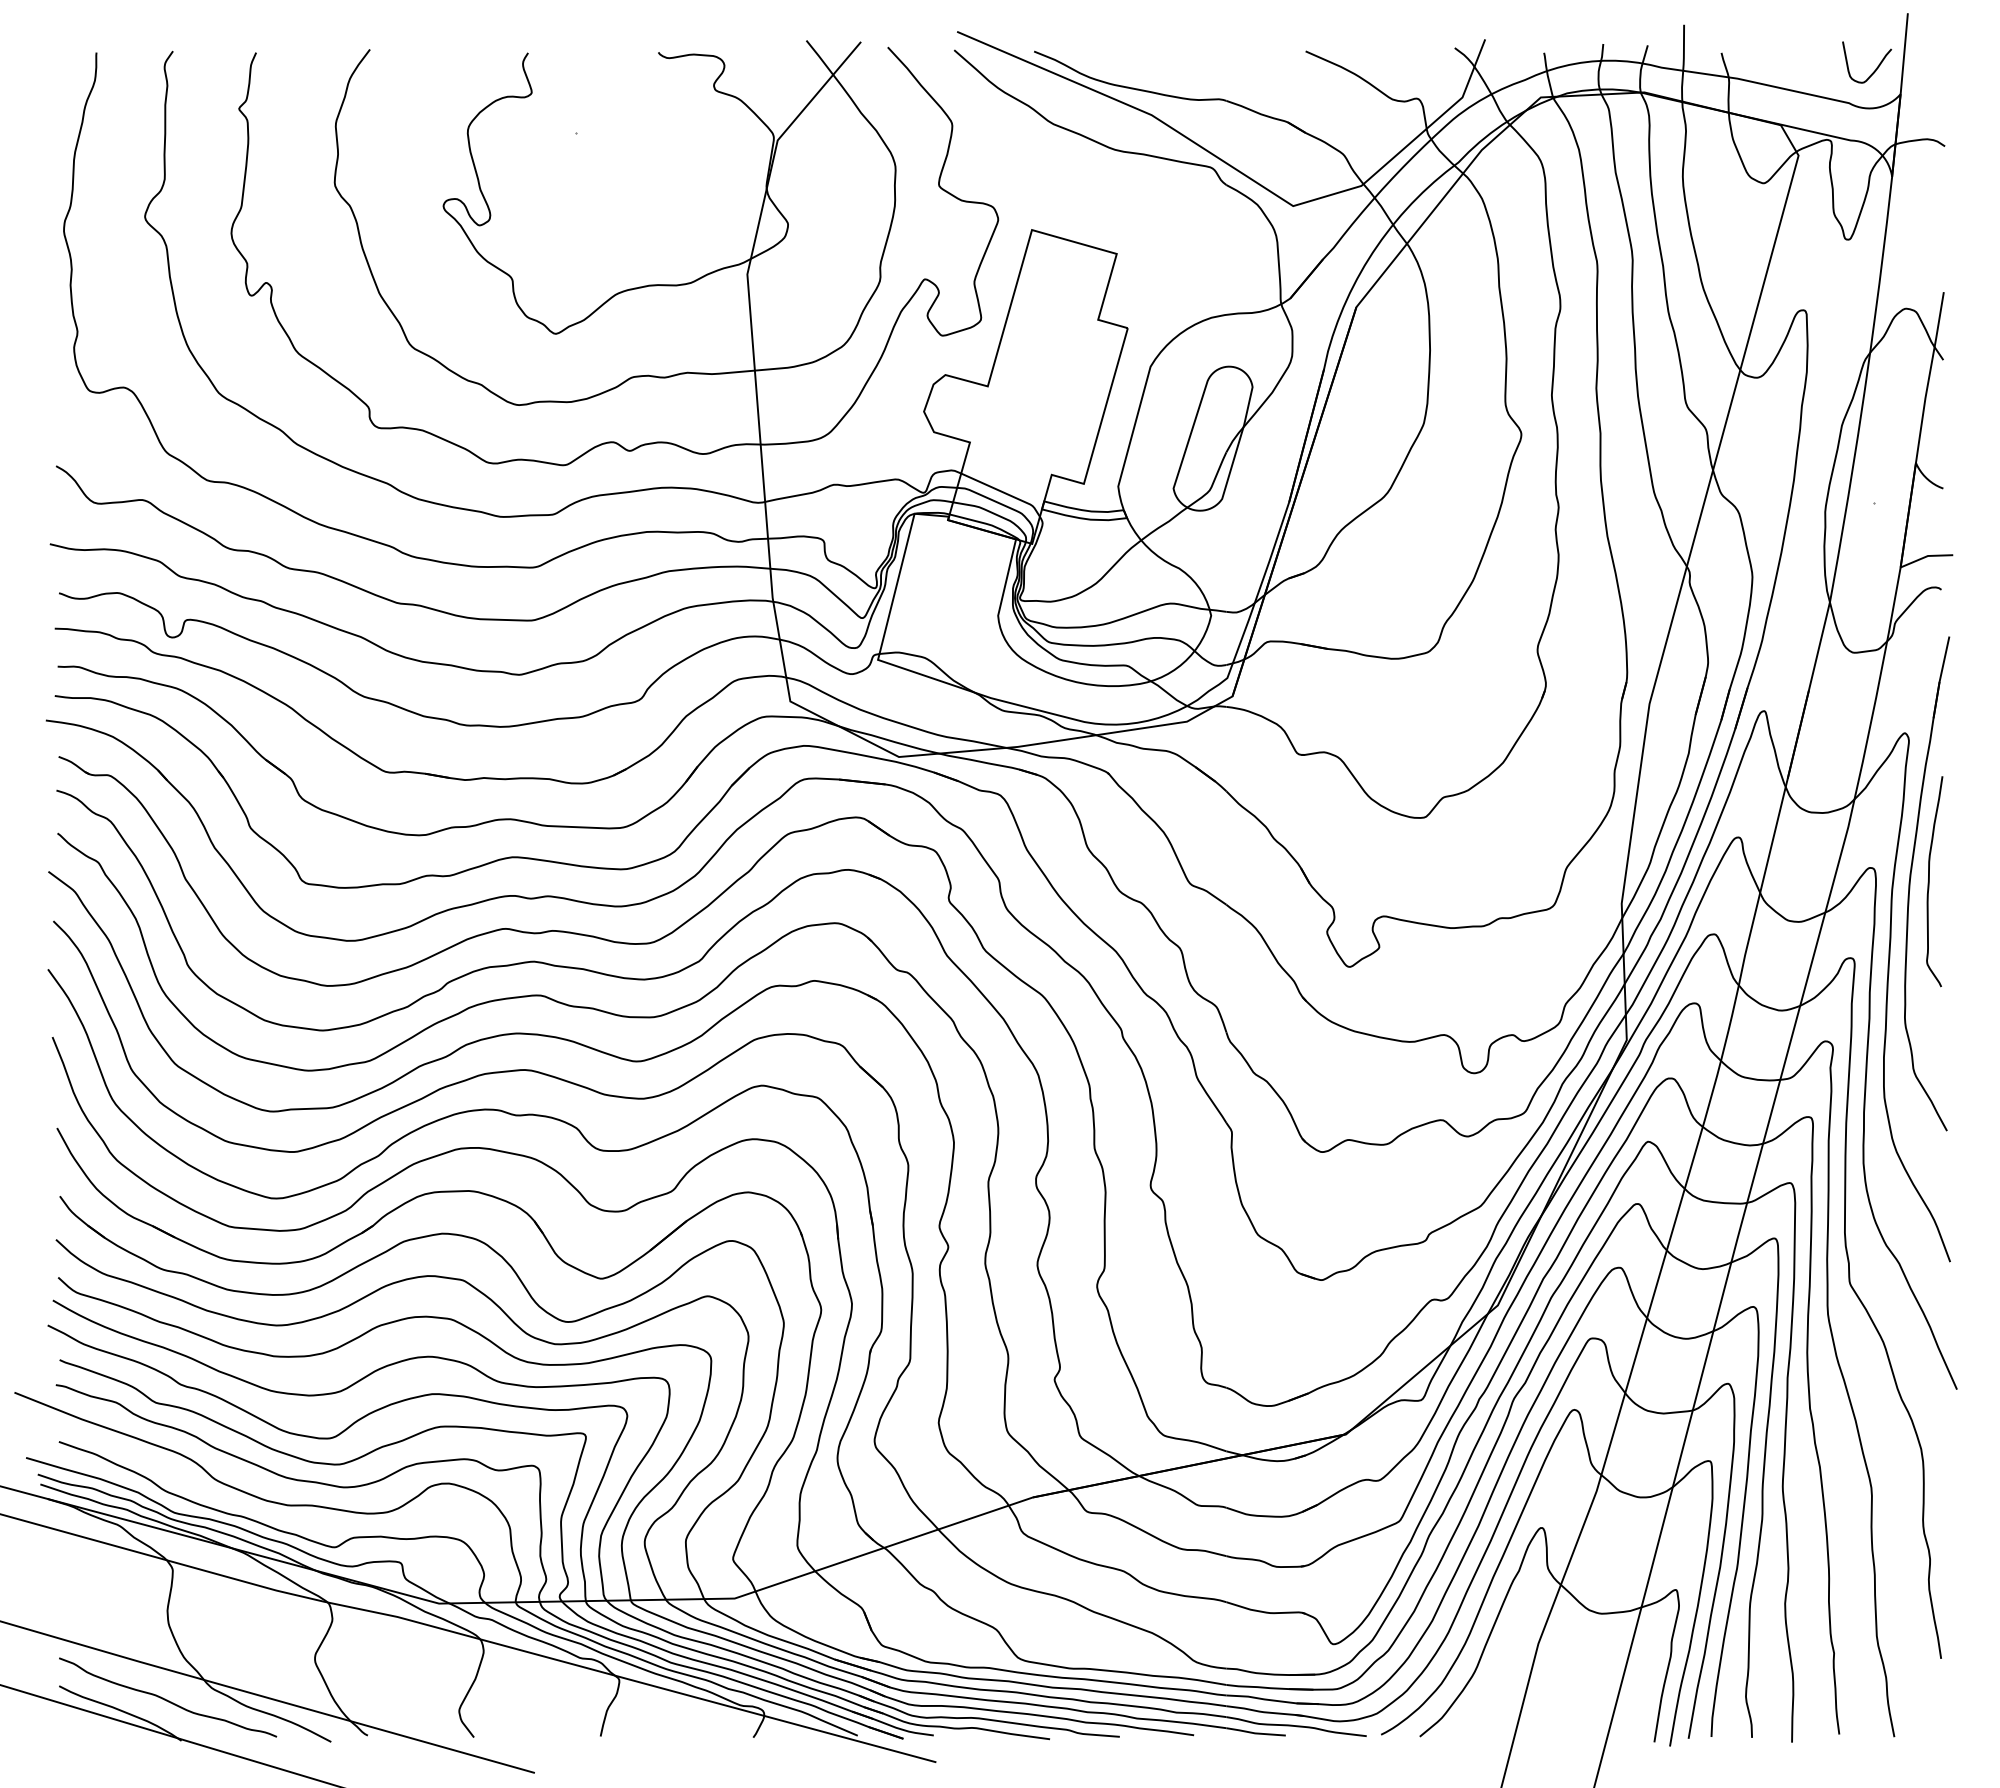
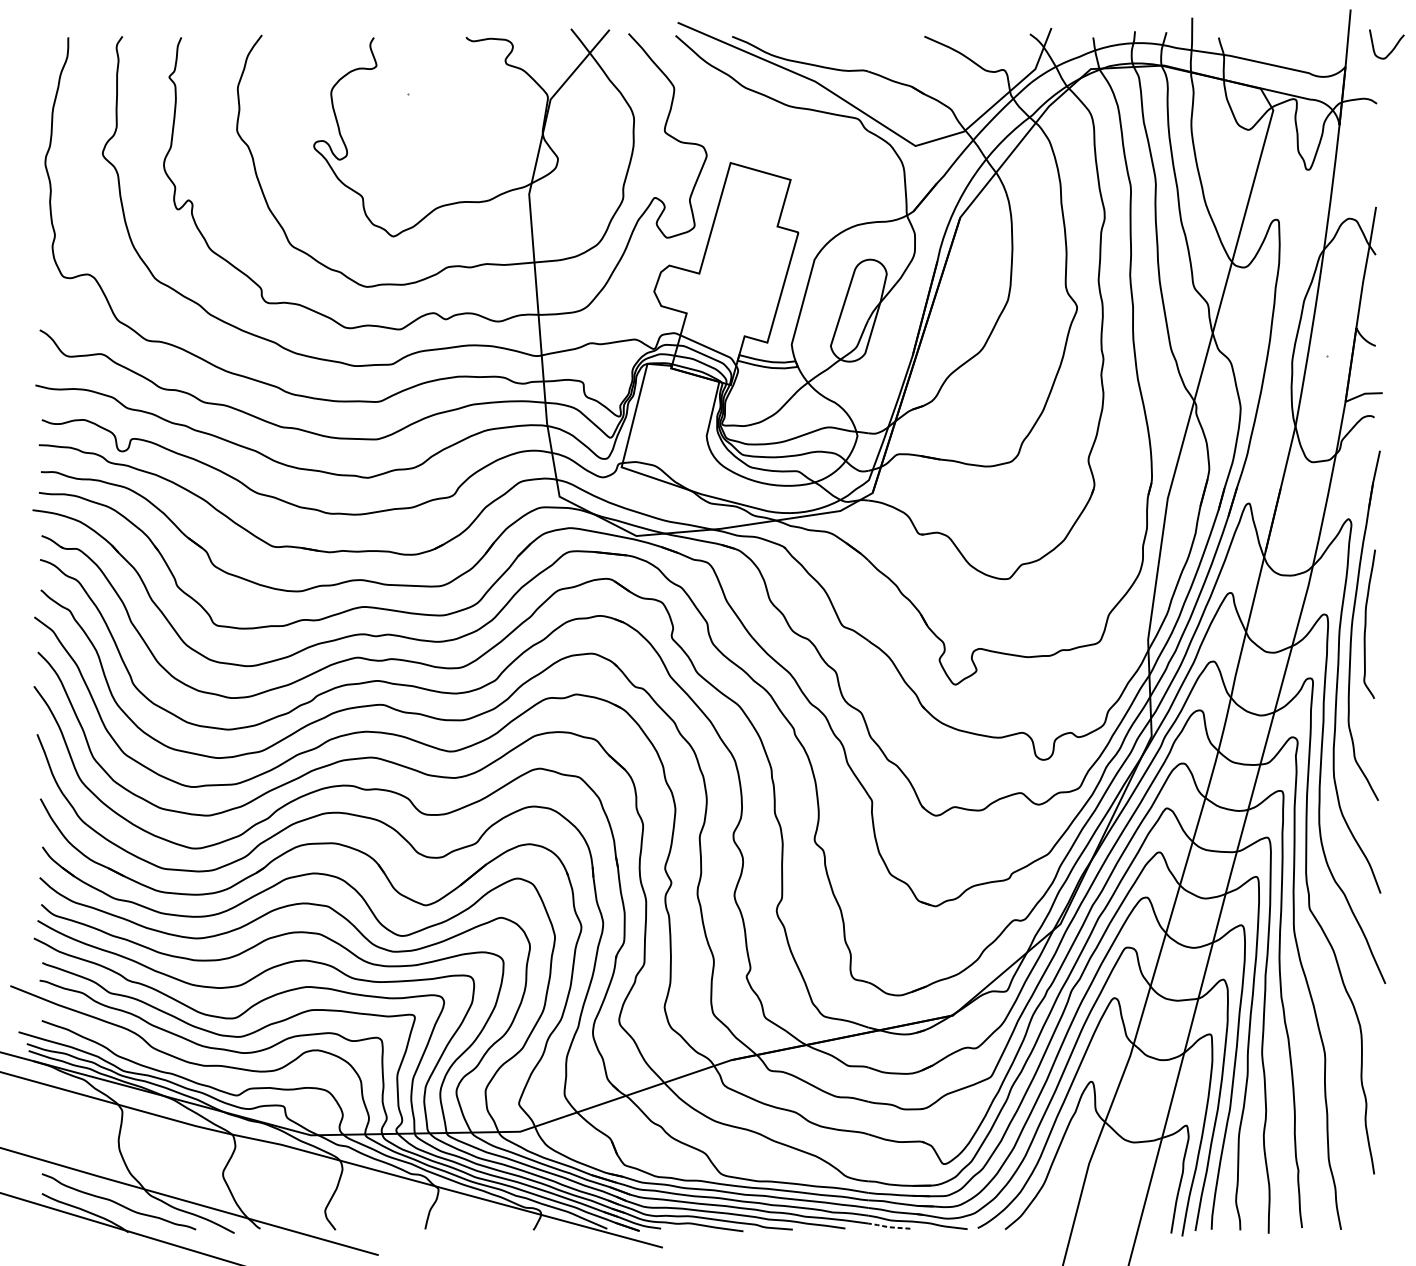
curve: (1876, 67) -> (1393, 47), moved
line: (1255, 1733) -> (888, 1227), solid -> dashed

